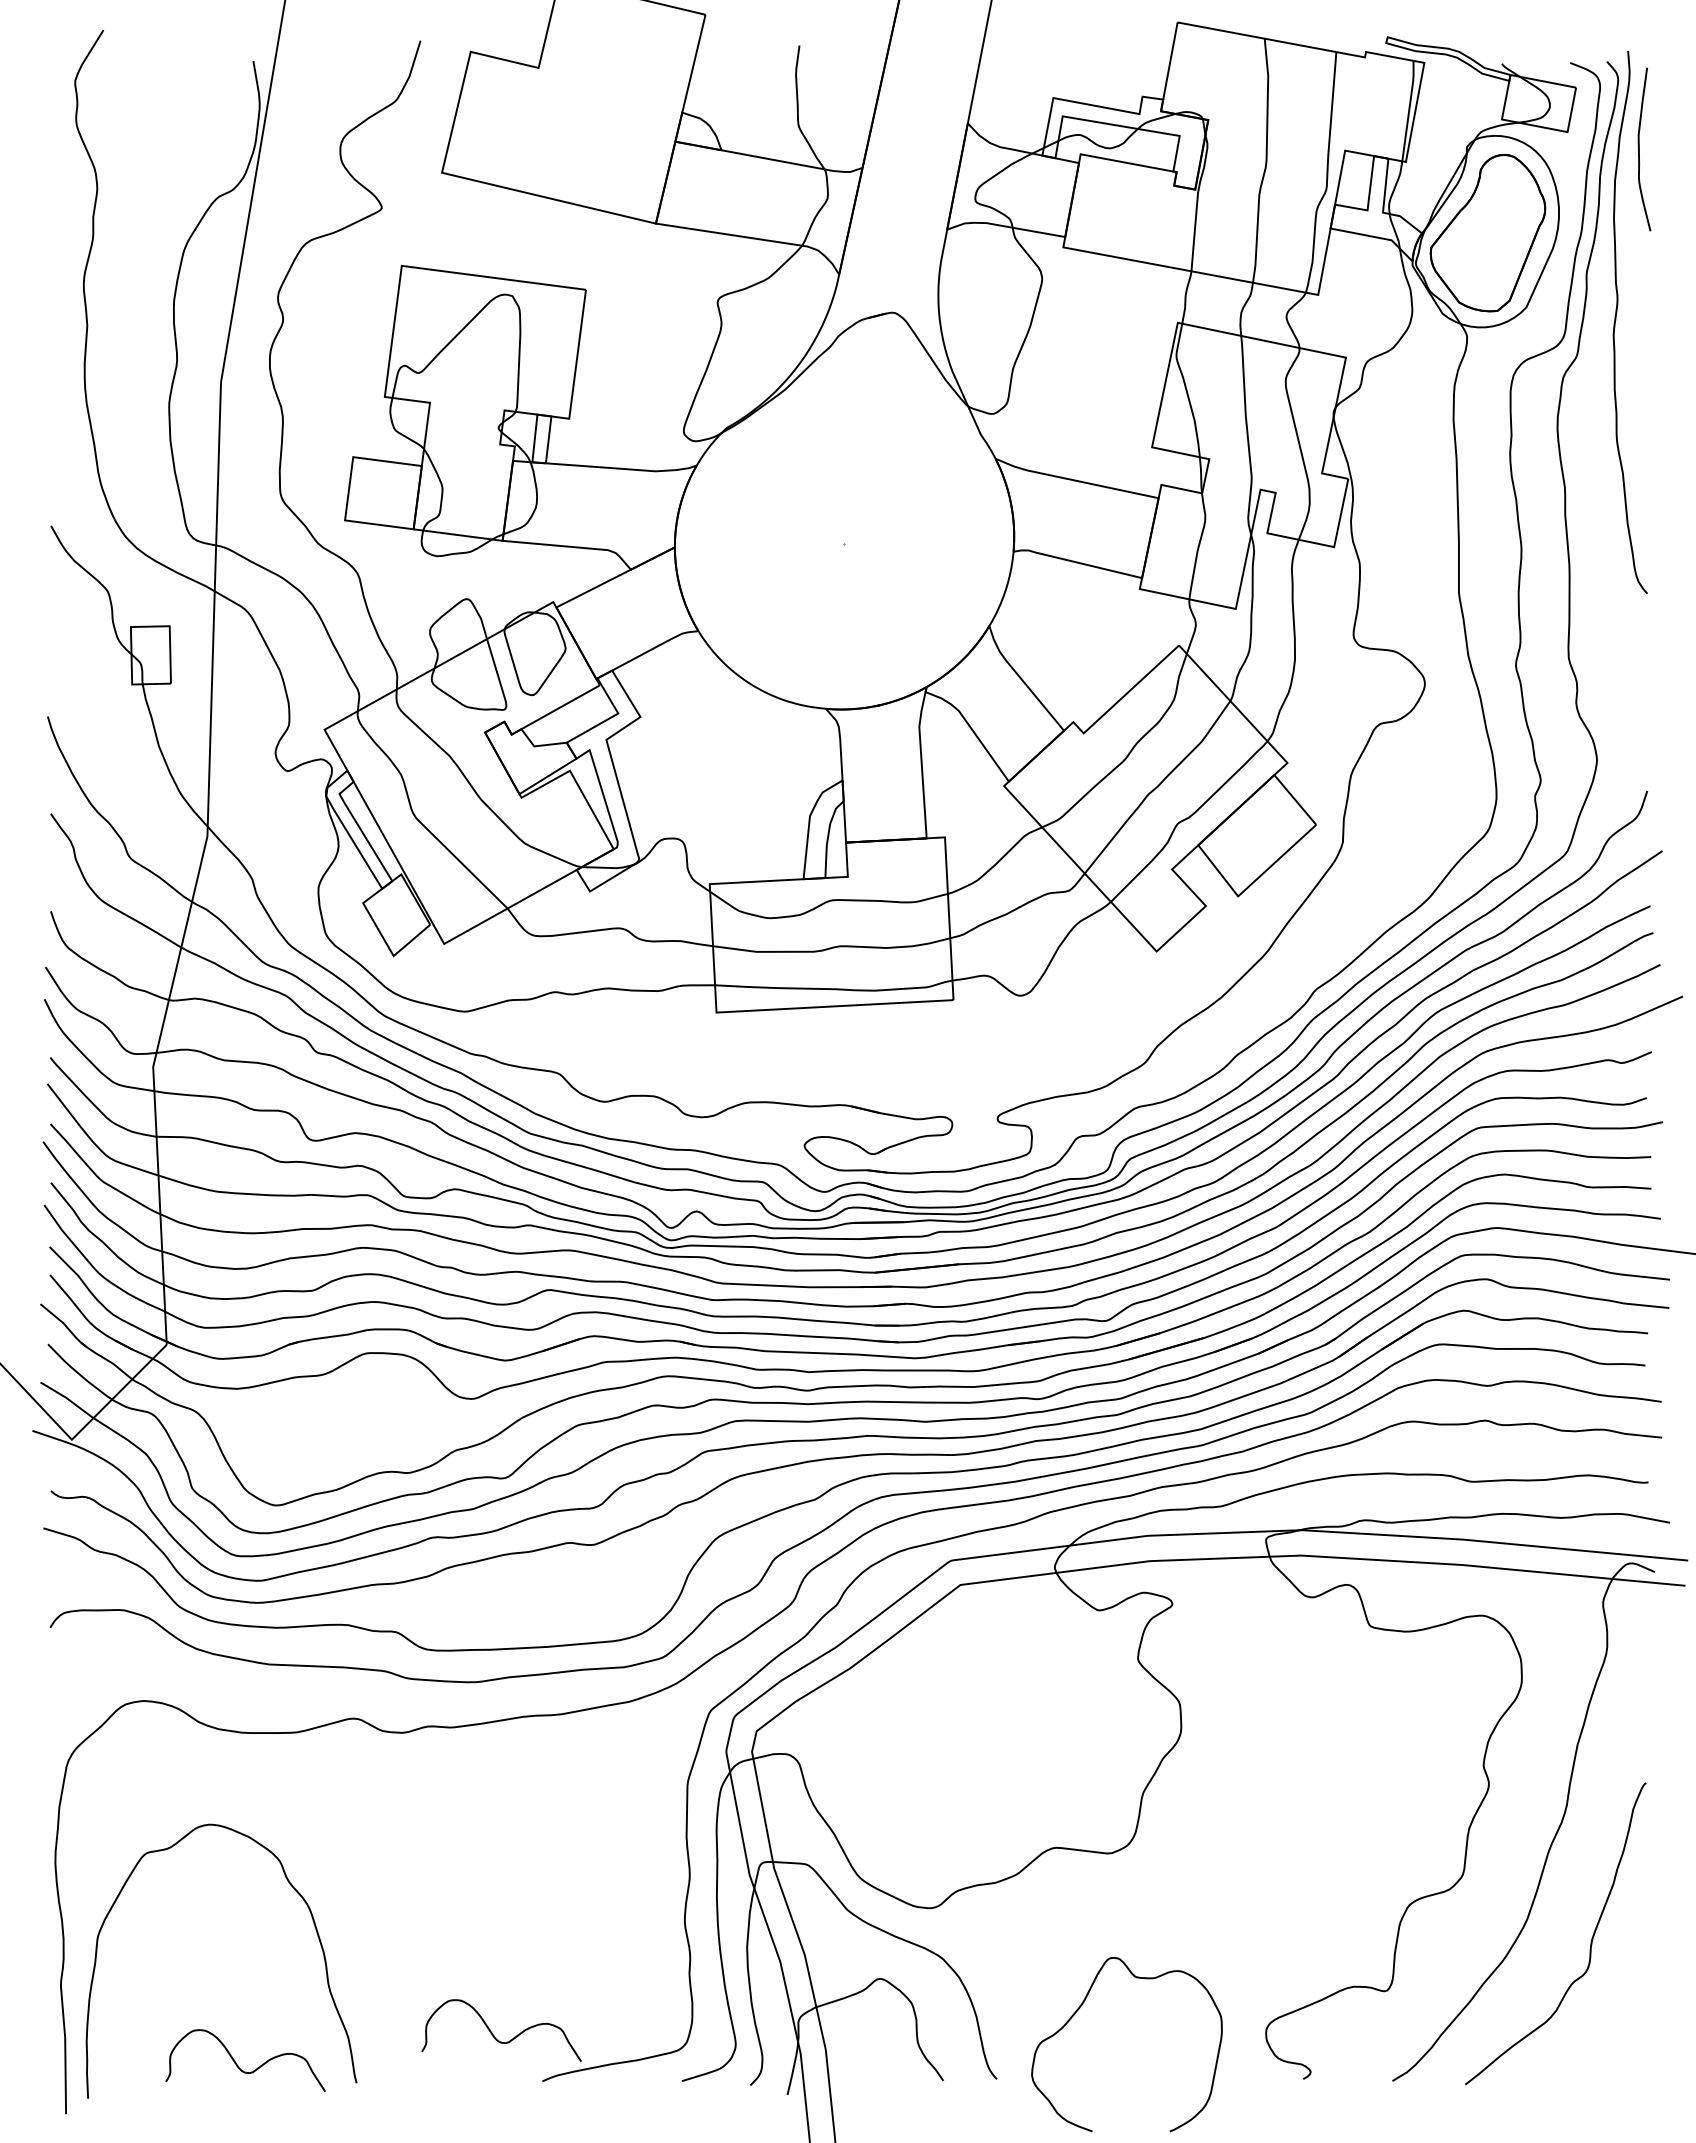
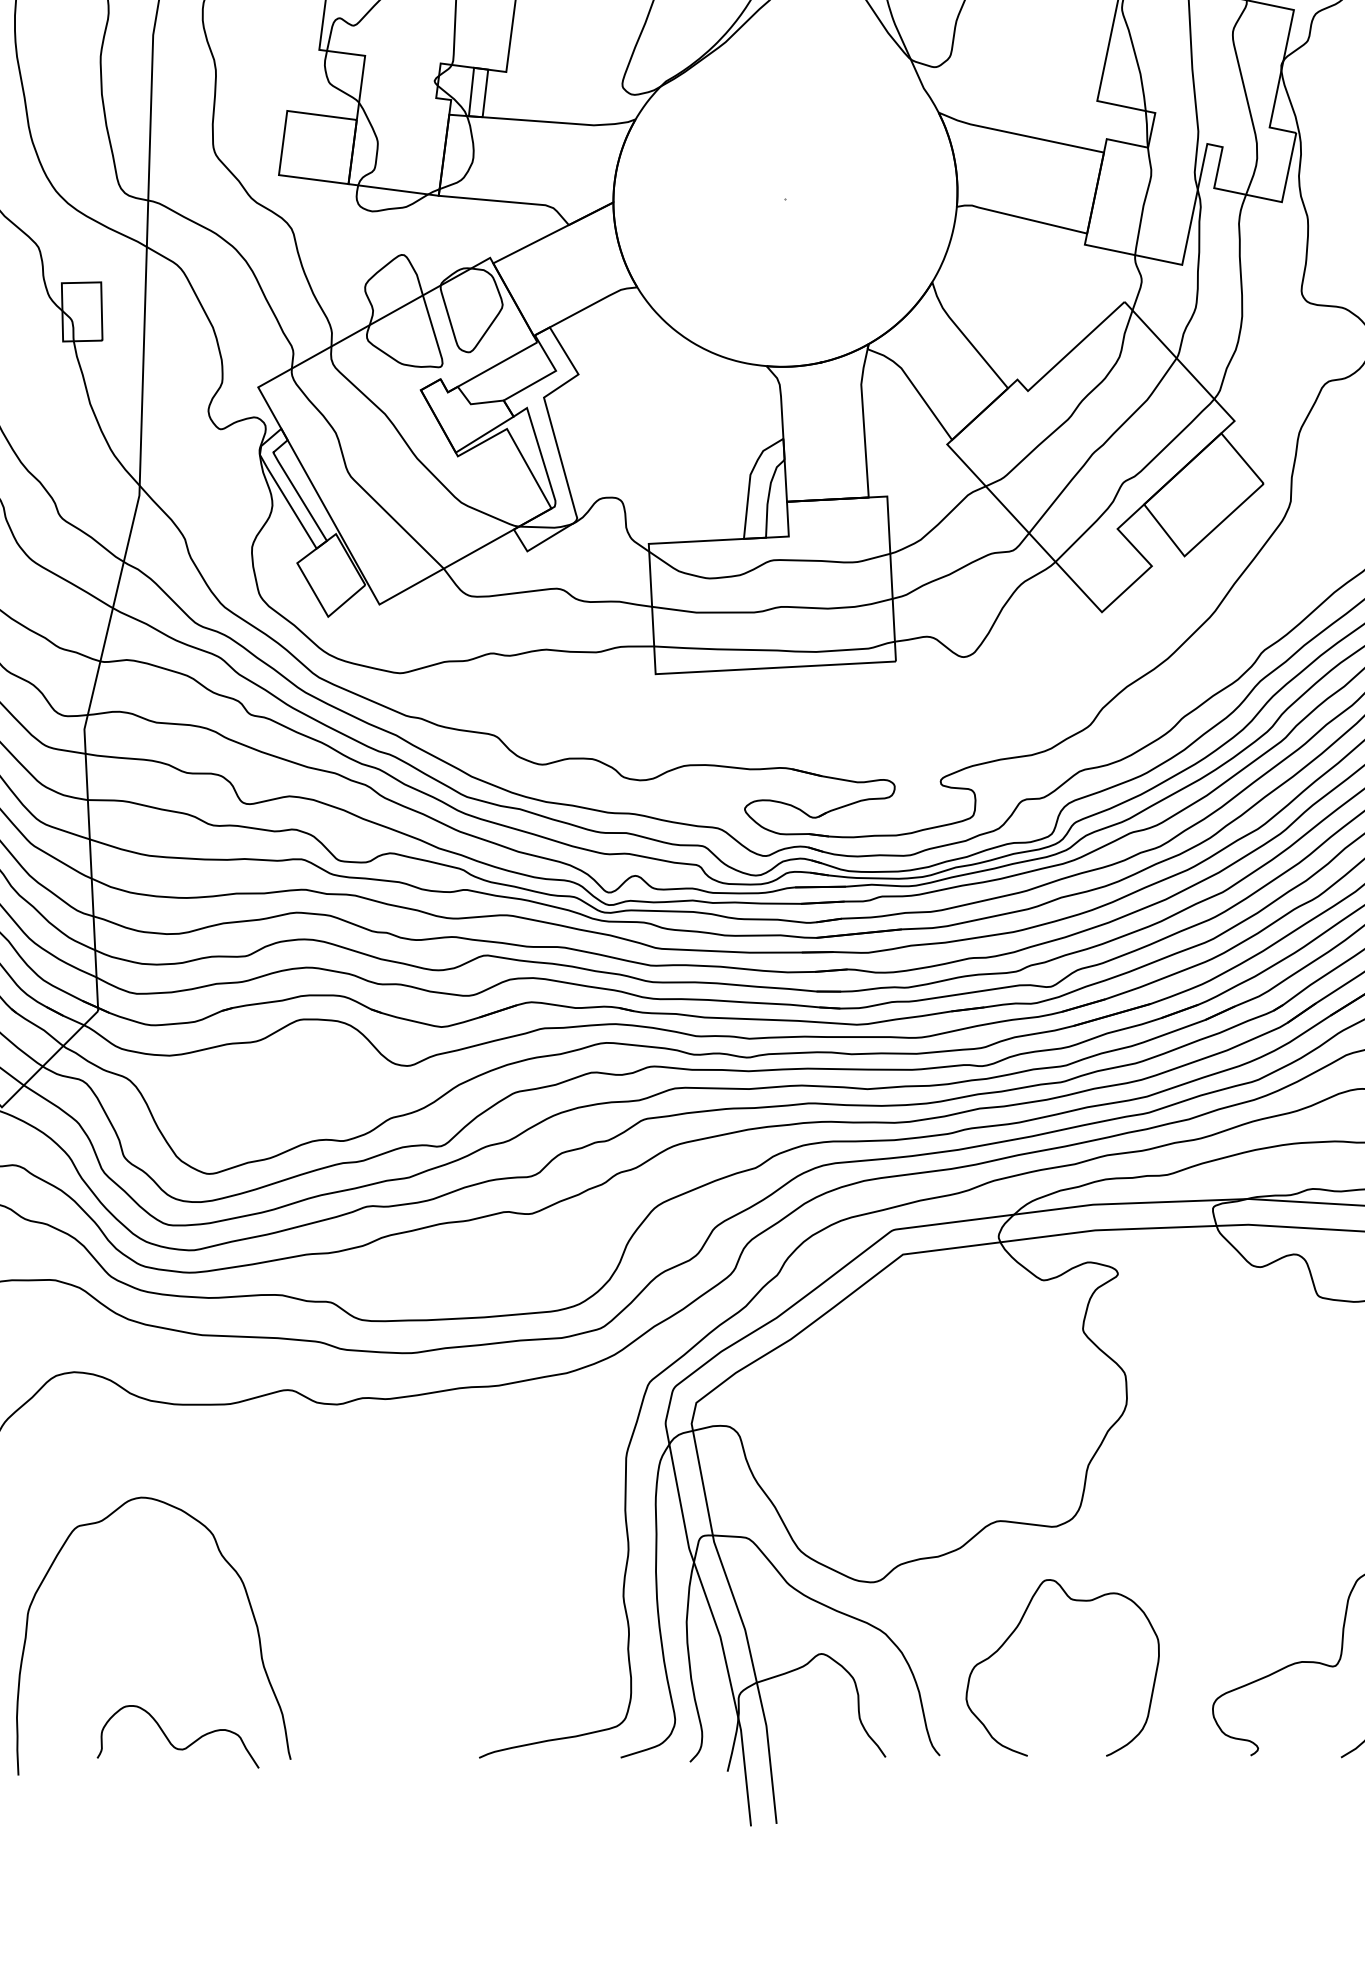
curve: (1079, 2009) -> (1014, 1632), moved
curve: (494, 2035) -> (430, 1711), removed

